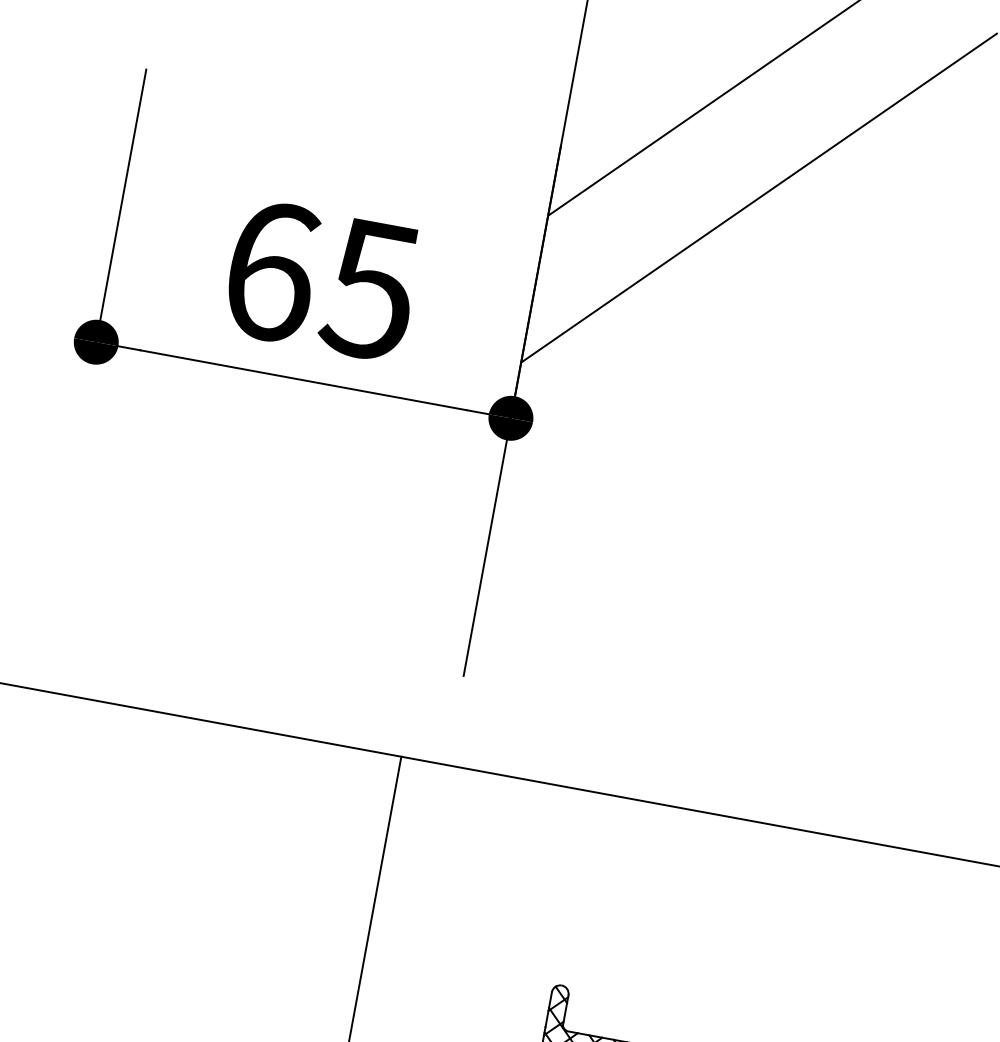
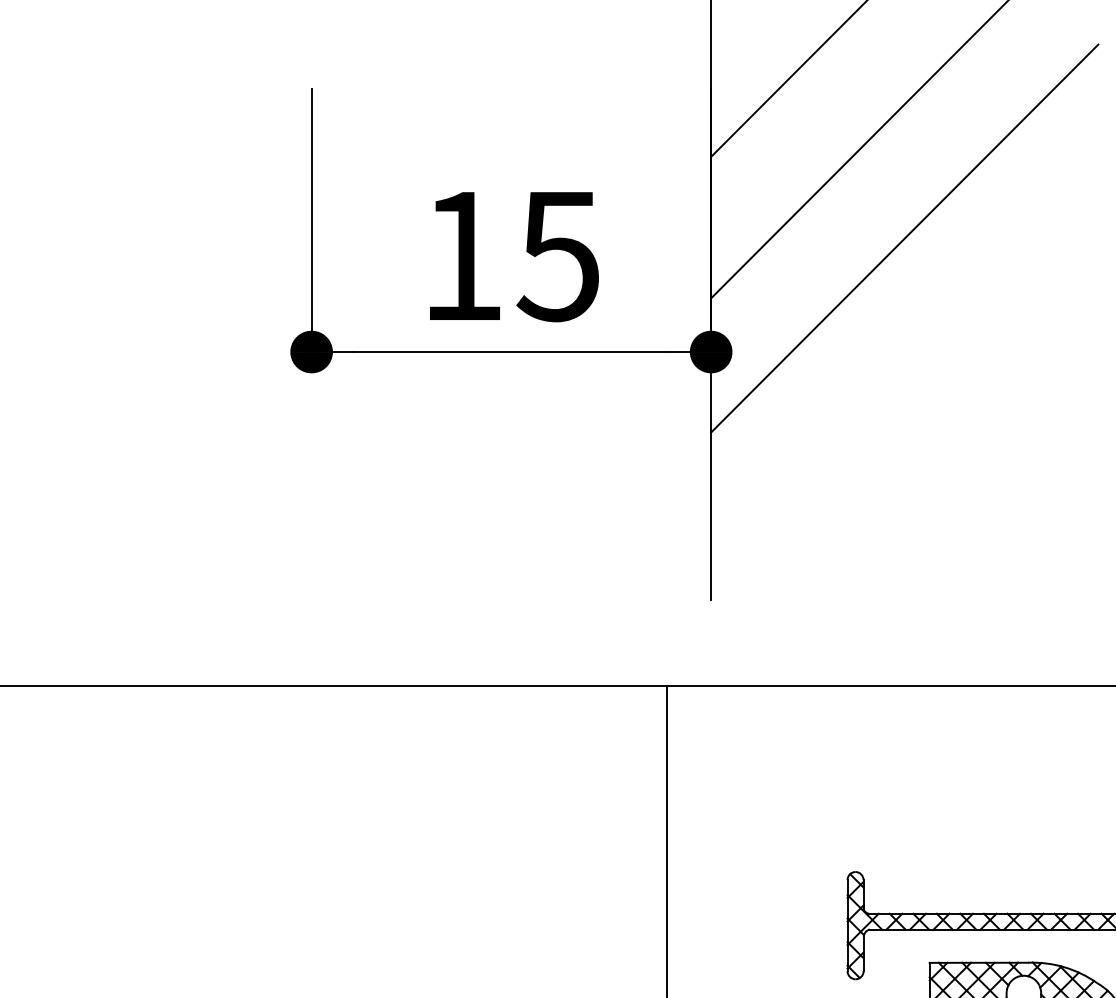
text: (272, 271) -> (463, 256), 65 -> 15
line: (733, 337) -> (904, 238), added

